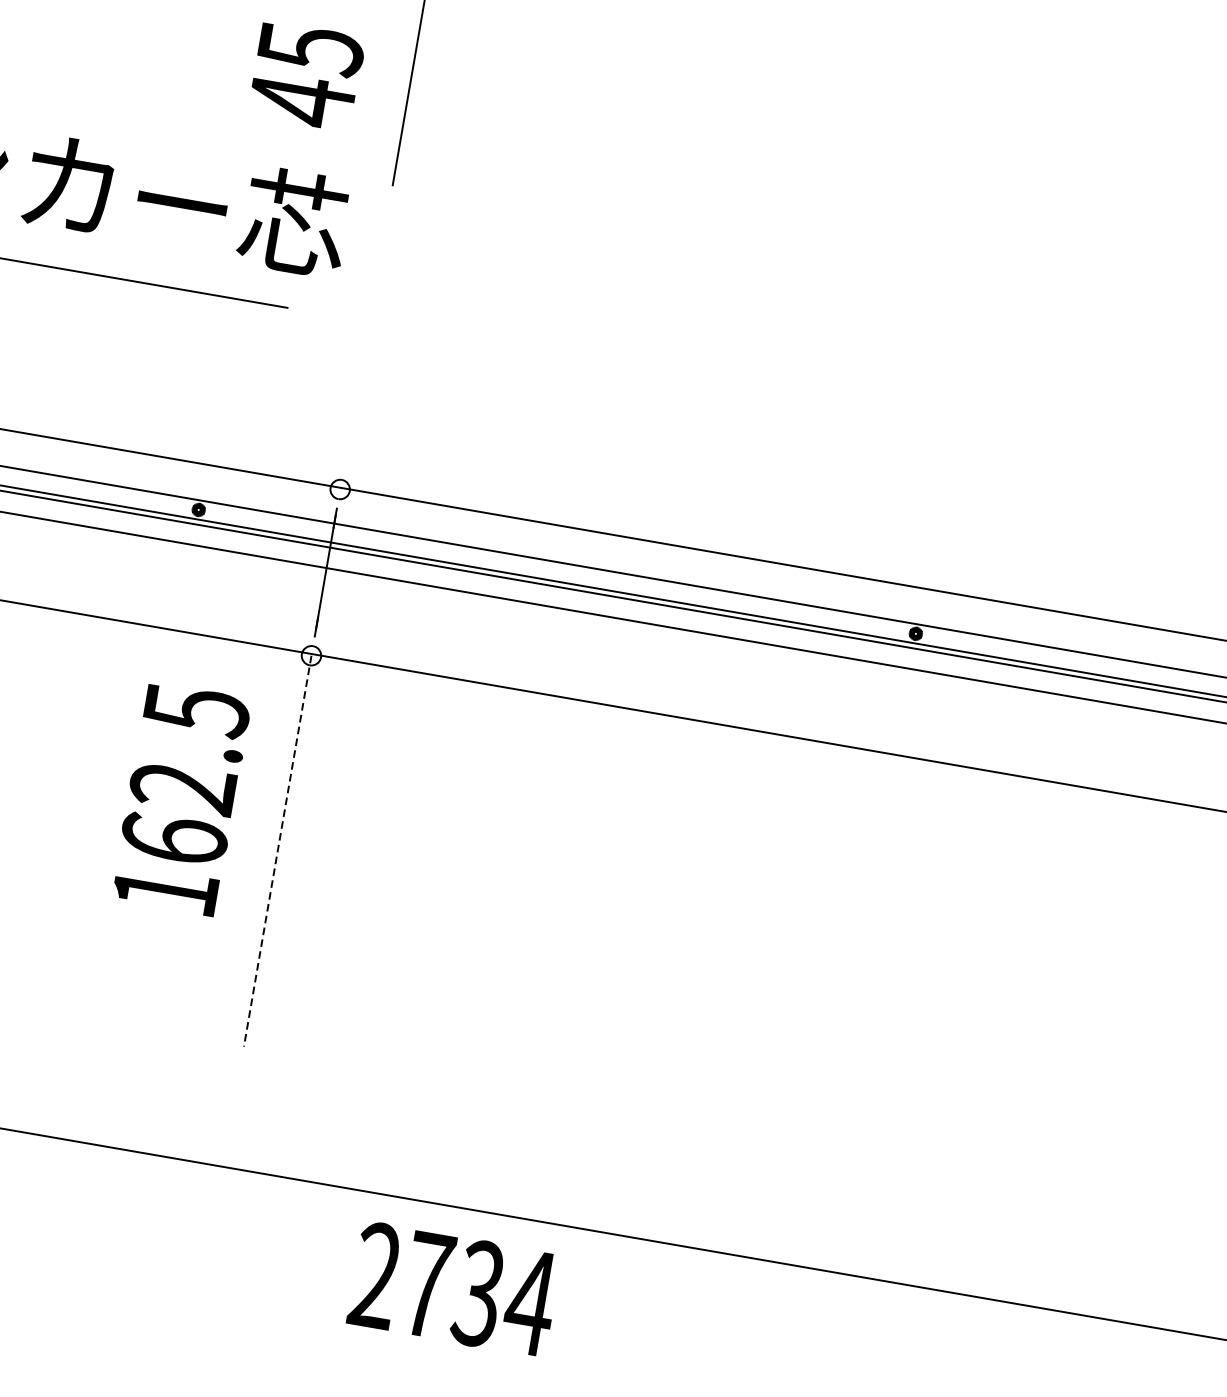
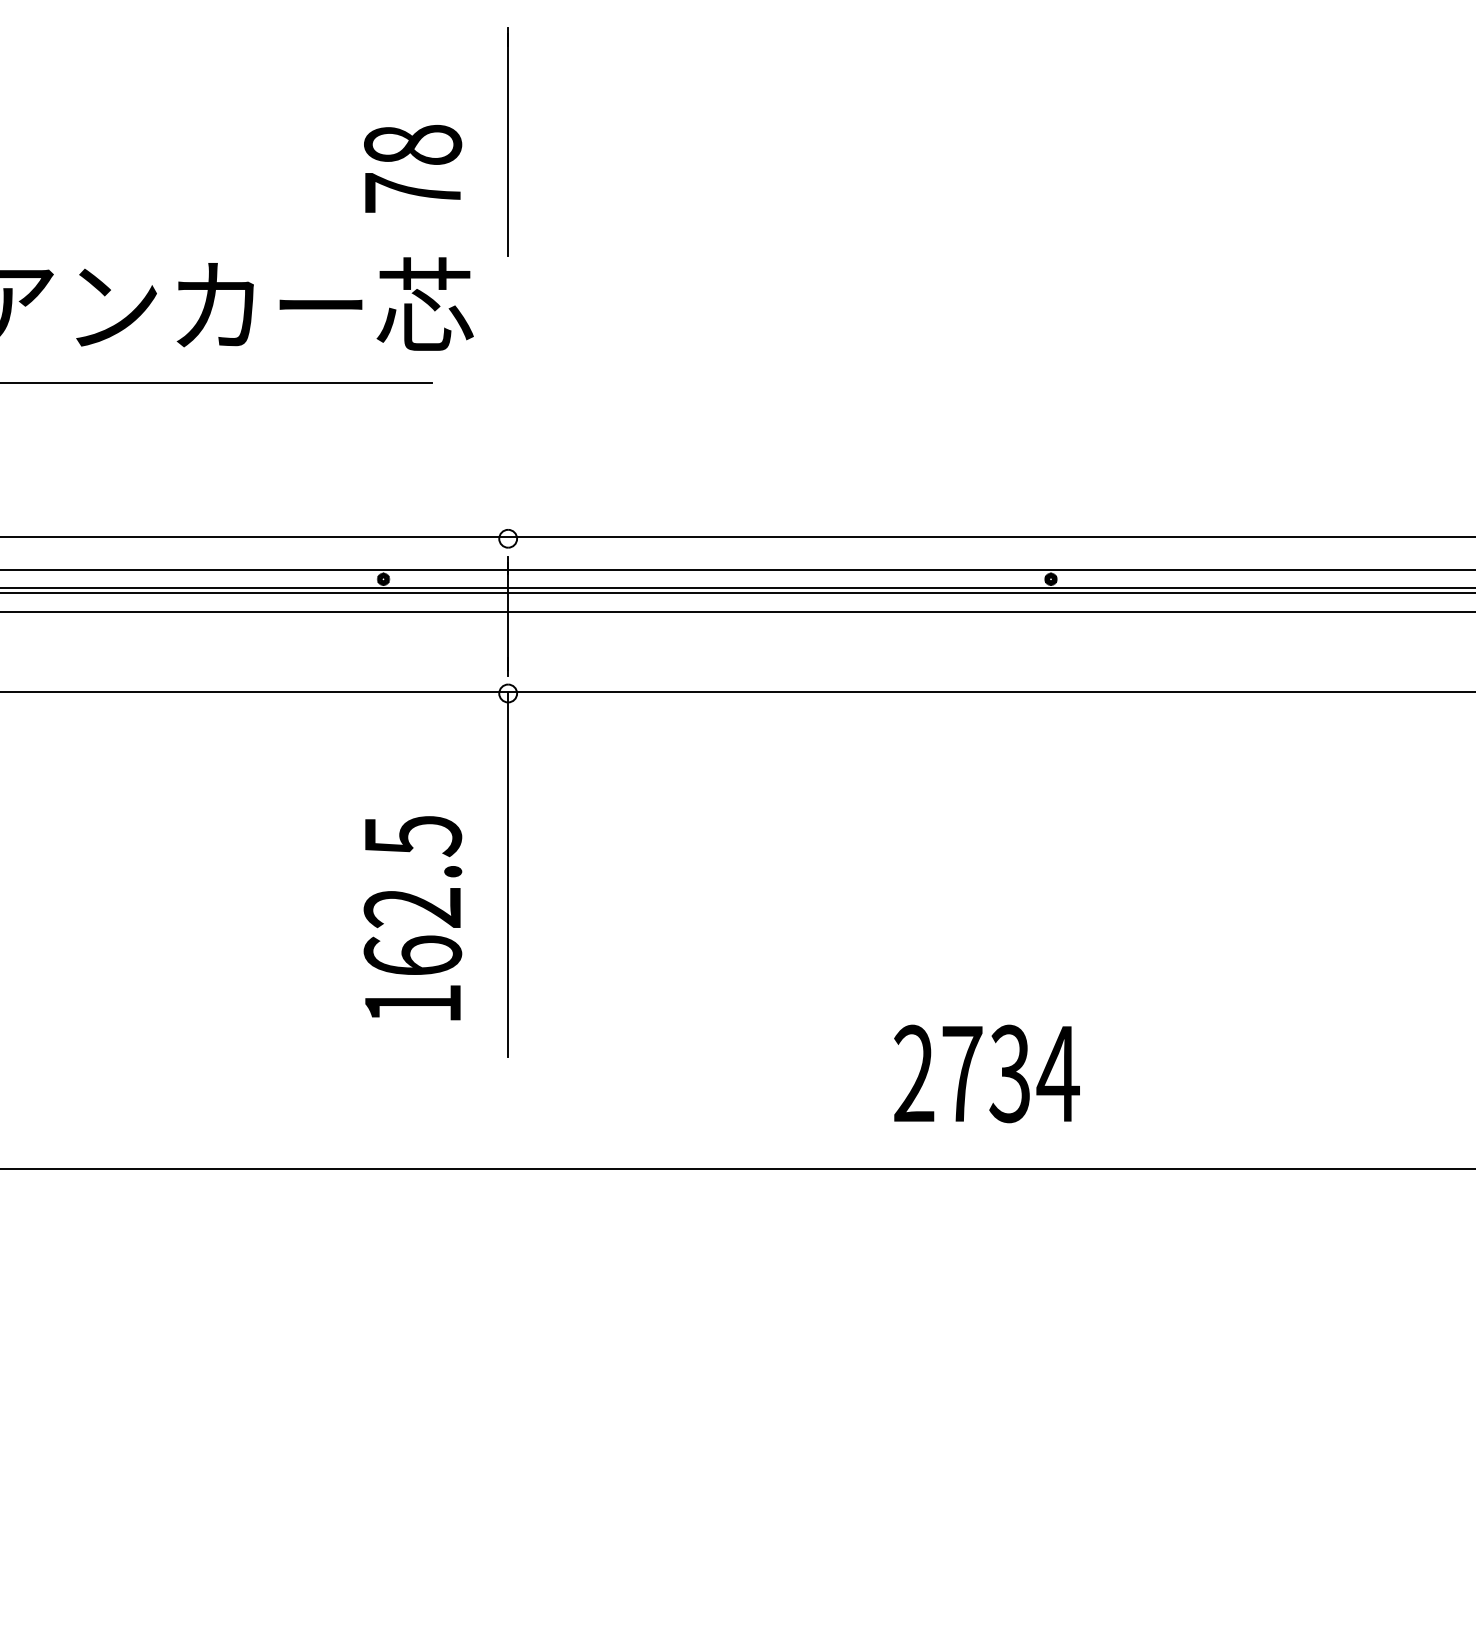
text: (307, 75) -> (413, 169), 45 -> 78
text: (180, 799) -> (412, 918), moved
line: (278, 851) -> (508, 875), dashed -> solid
text: (453, 1288) -> (986, 1073), moved

